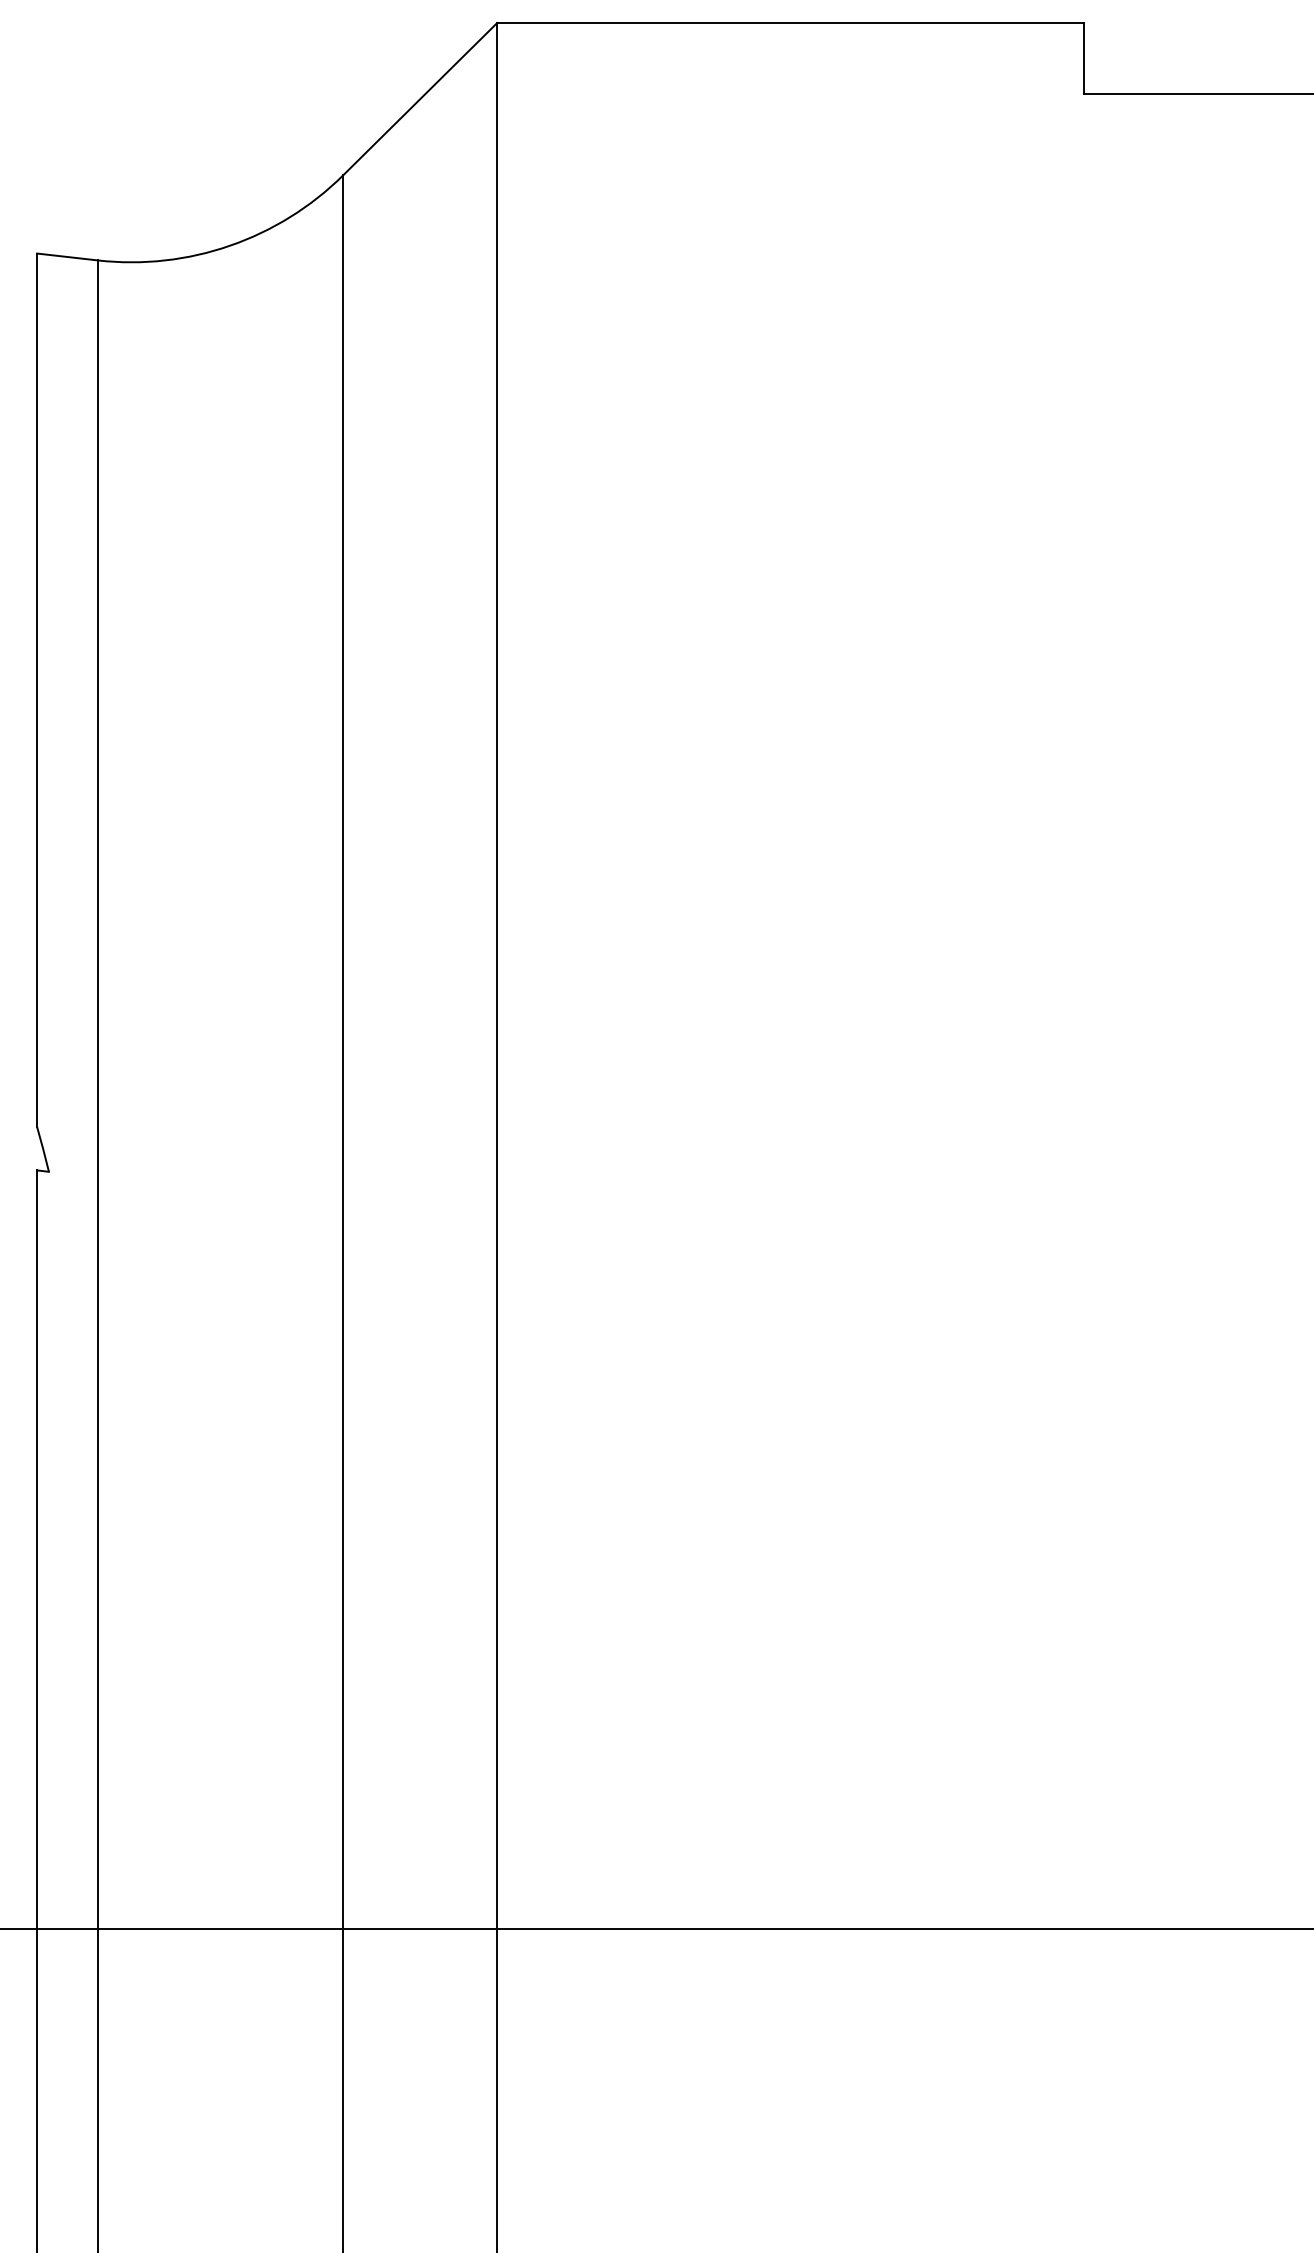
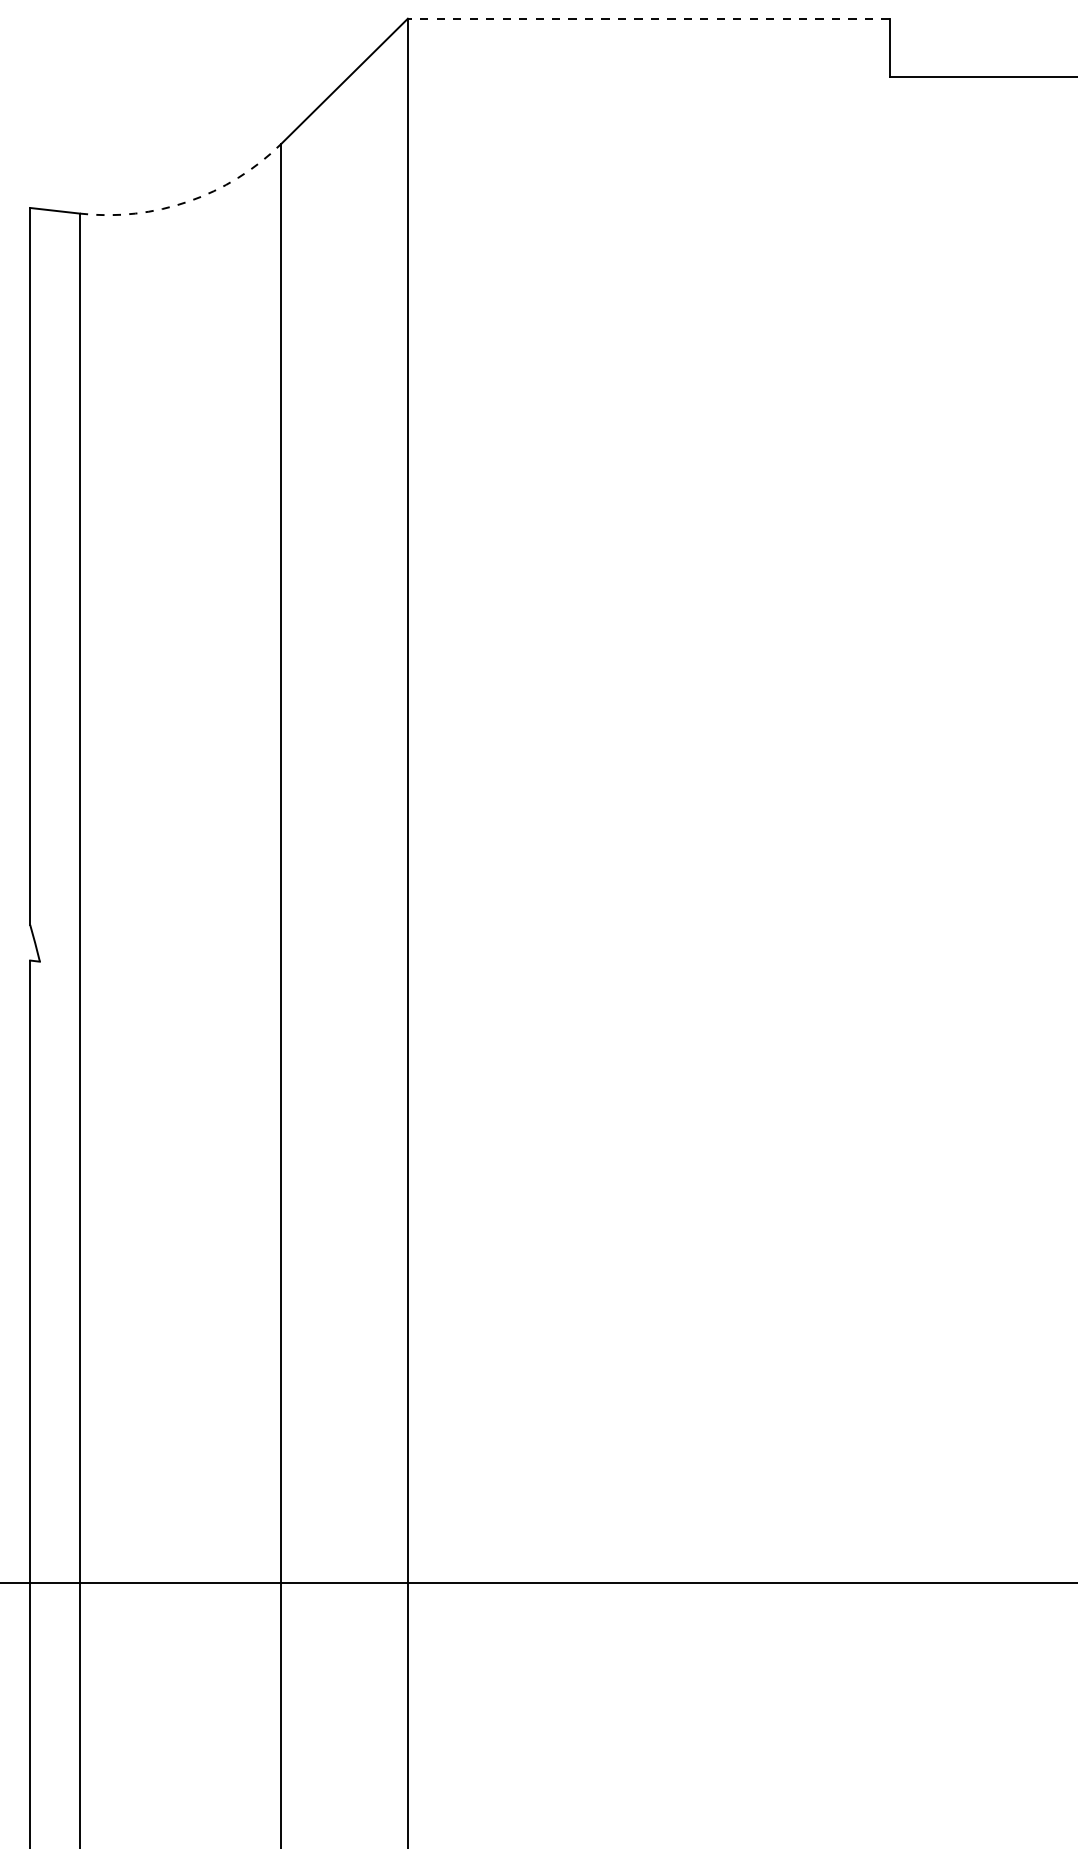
line: (790, 22) -> (648, 18), solid -> dashed
arc: (230, 245) -> (188, 201), solid -> dashed

